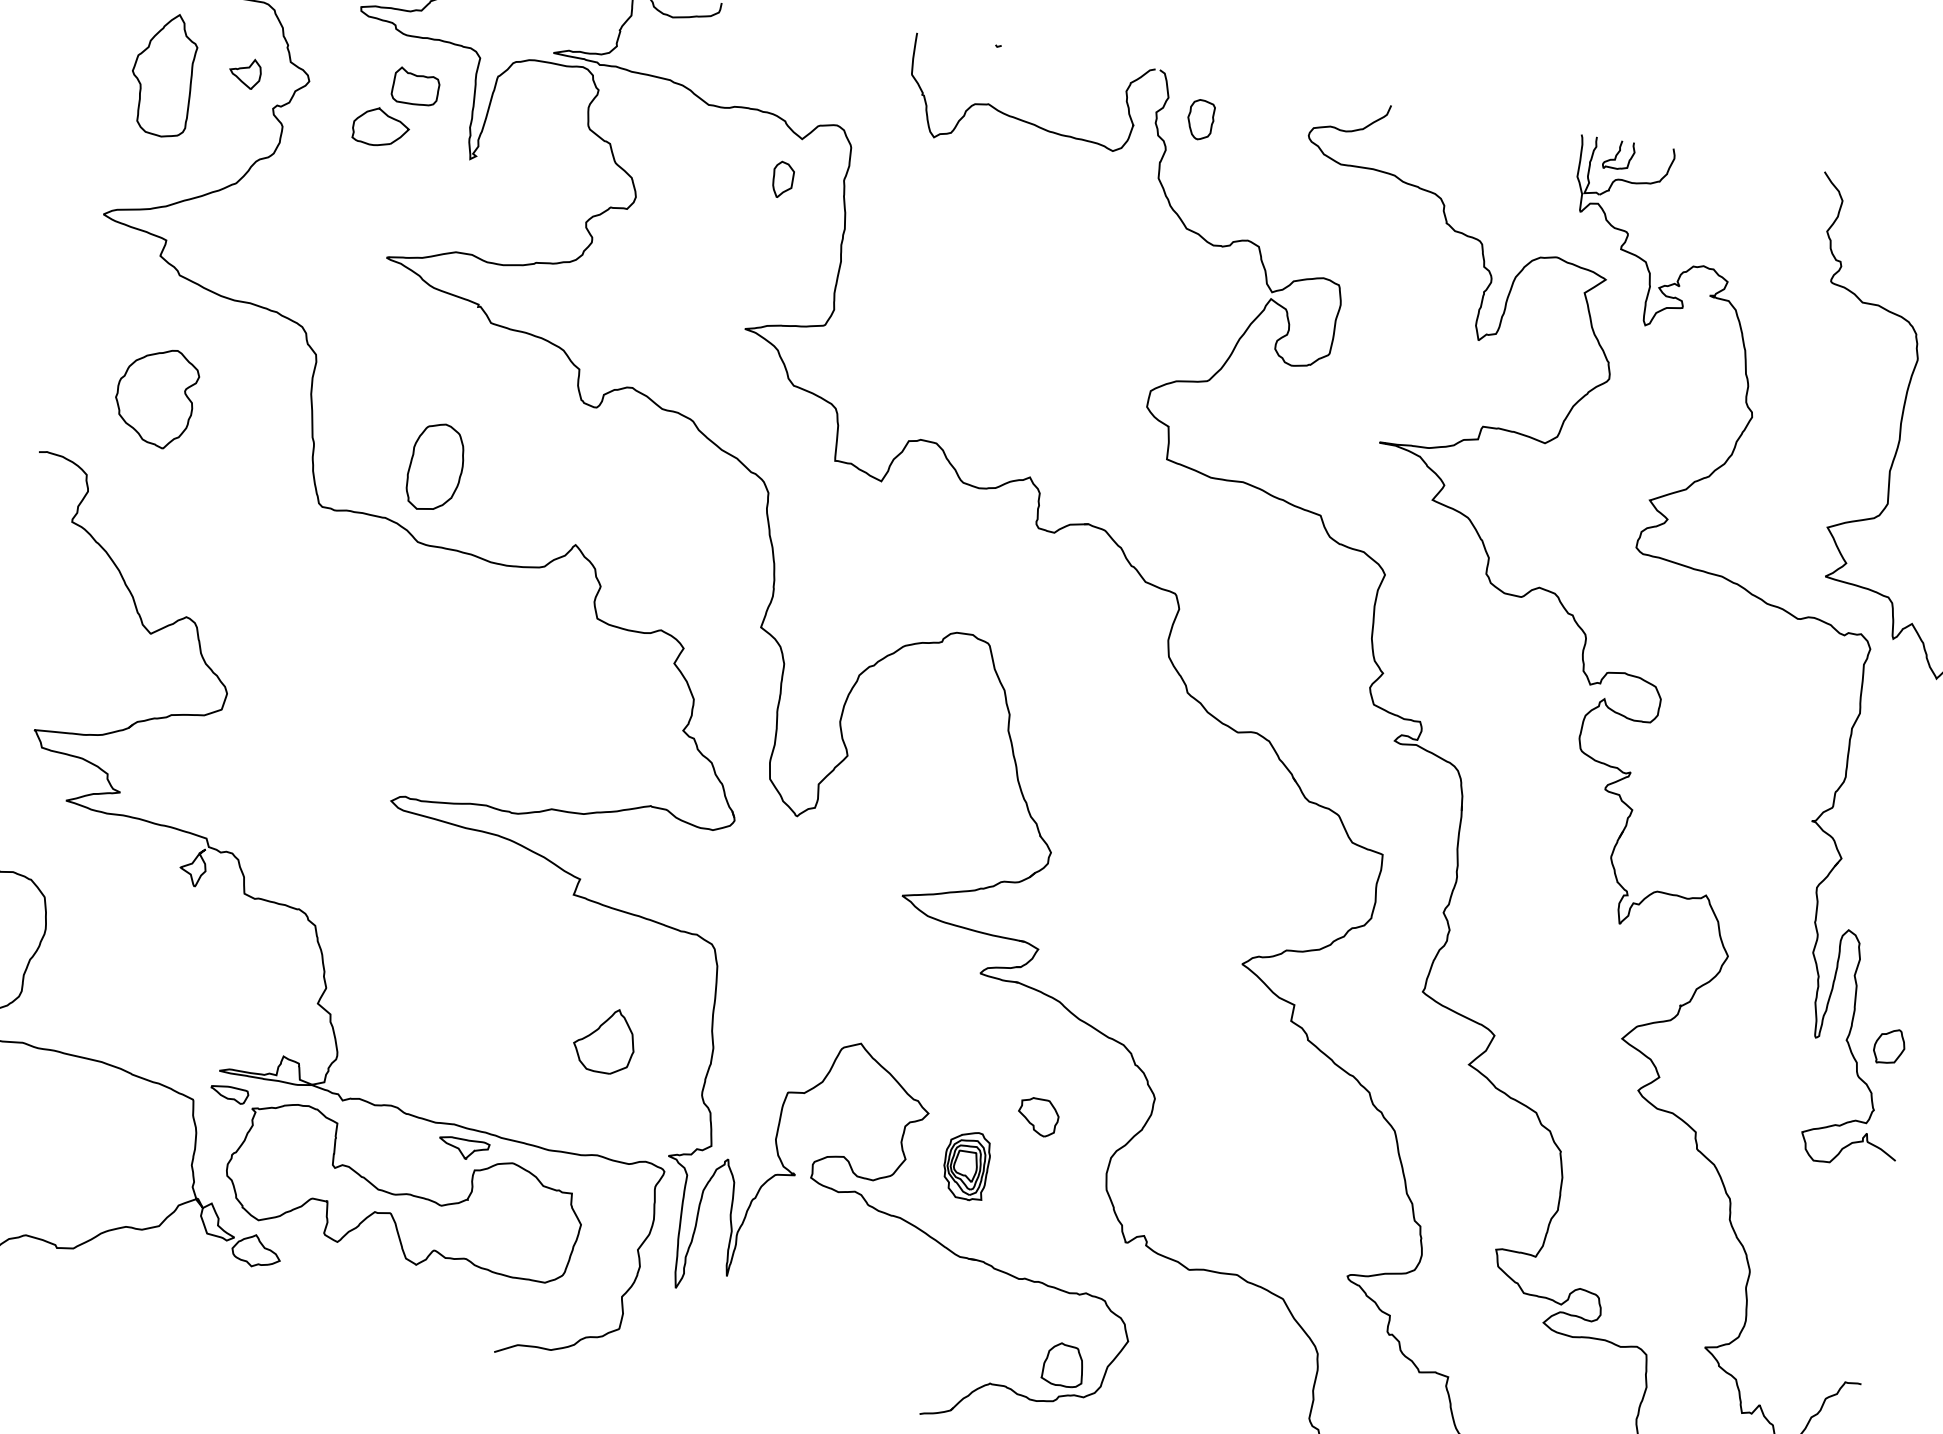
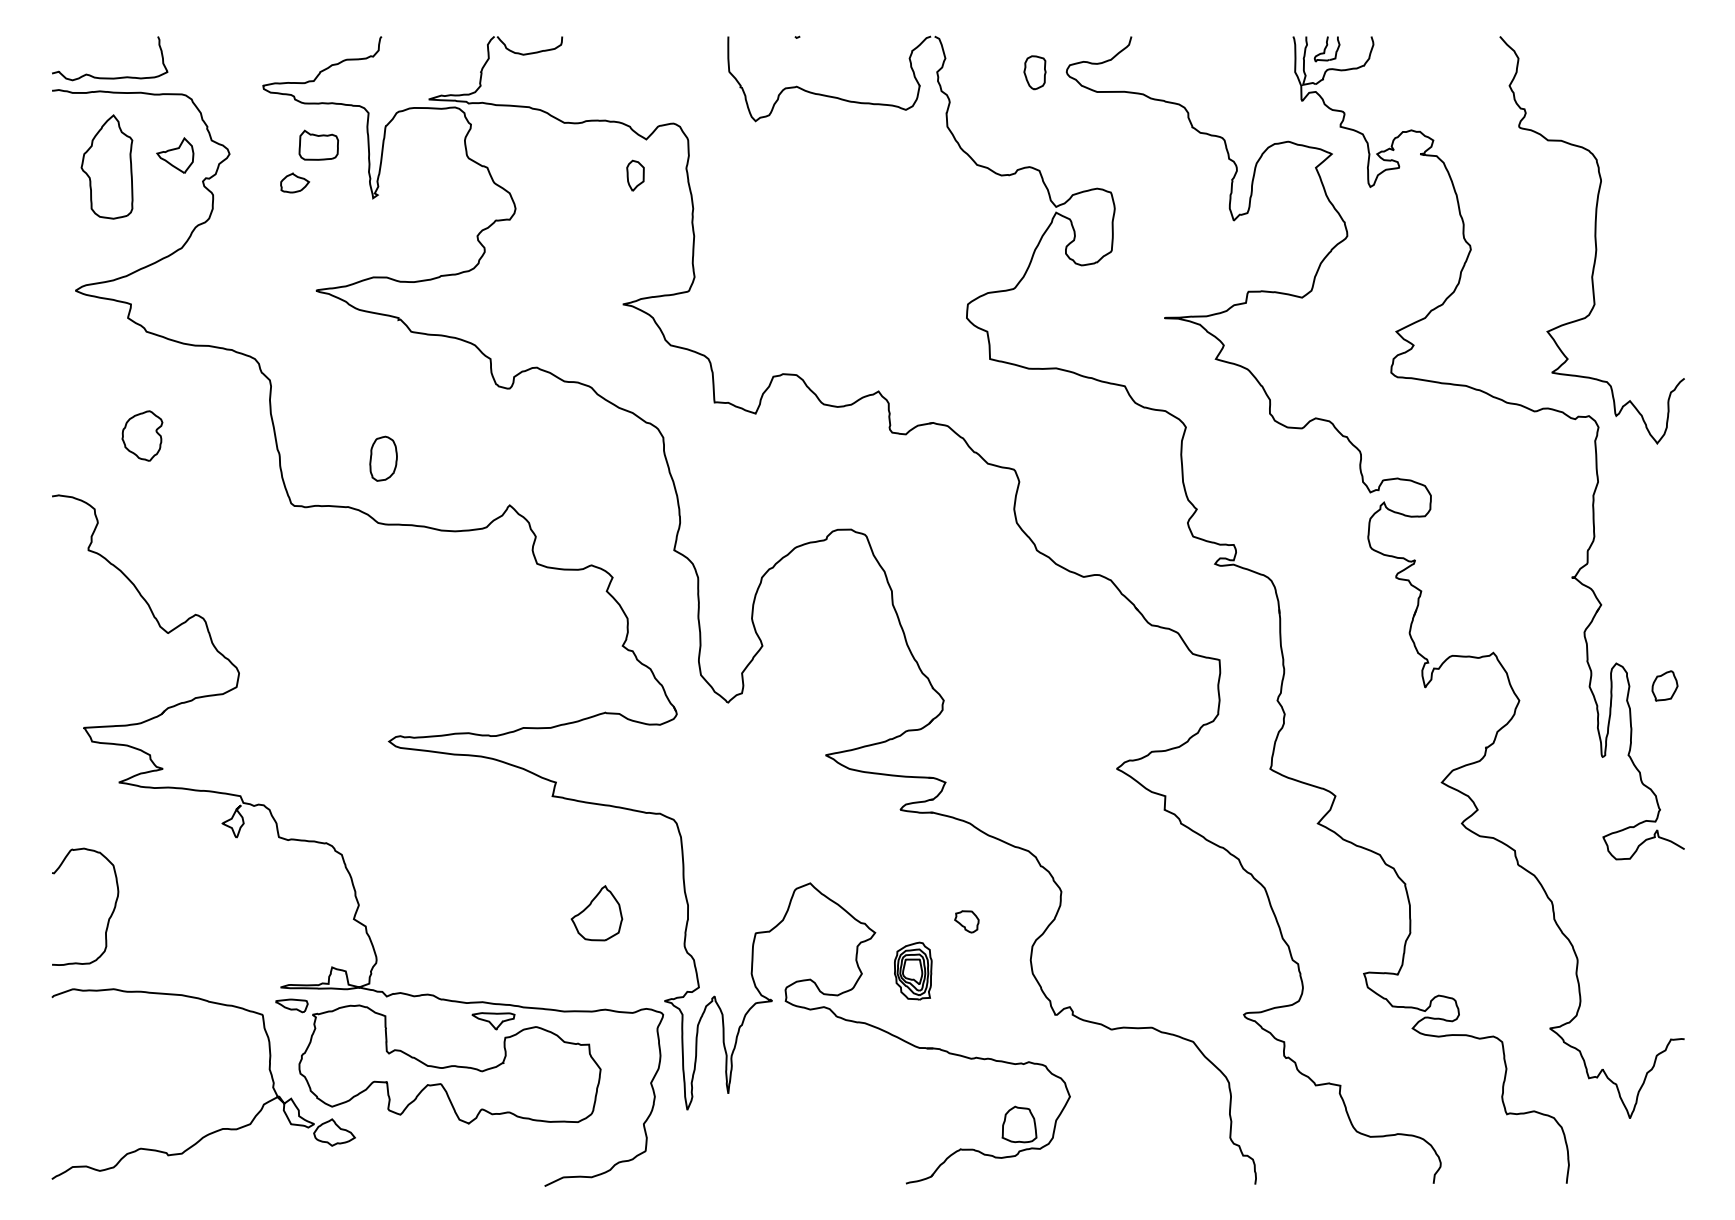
part: (245, 73) -> (175, 155), size x1.4
part: (1200, 119) -> (1034, 72), moved
part: (380, 126) -> (294, 182), size x0.6
part: (156, 396) -> (142, 435), size x0.6
part: (435, 467) -> (383, 458), size x0.6
part: (1889, 1045) -> (1664, 685), moved
part: (1037, 1116) -> (966, 921), size x0.7

